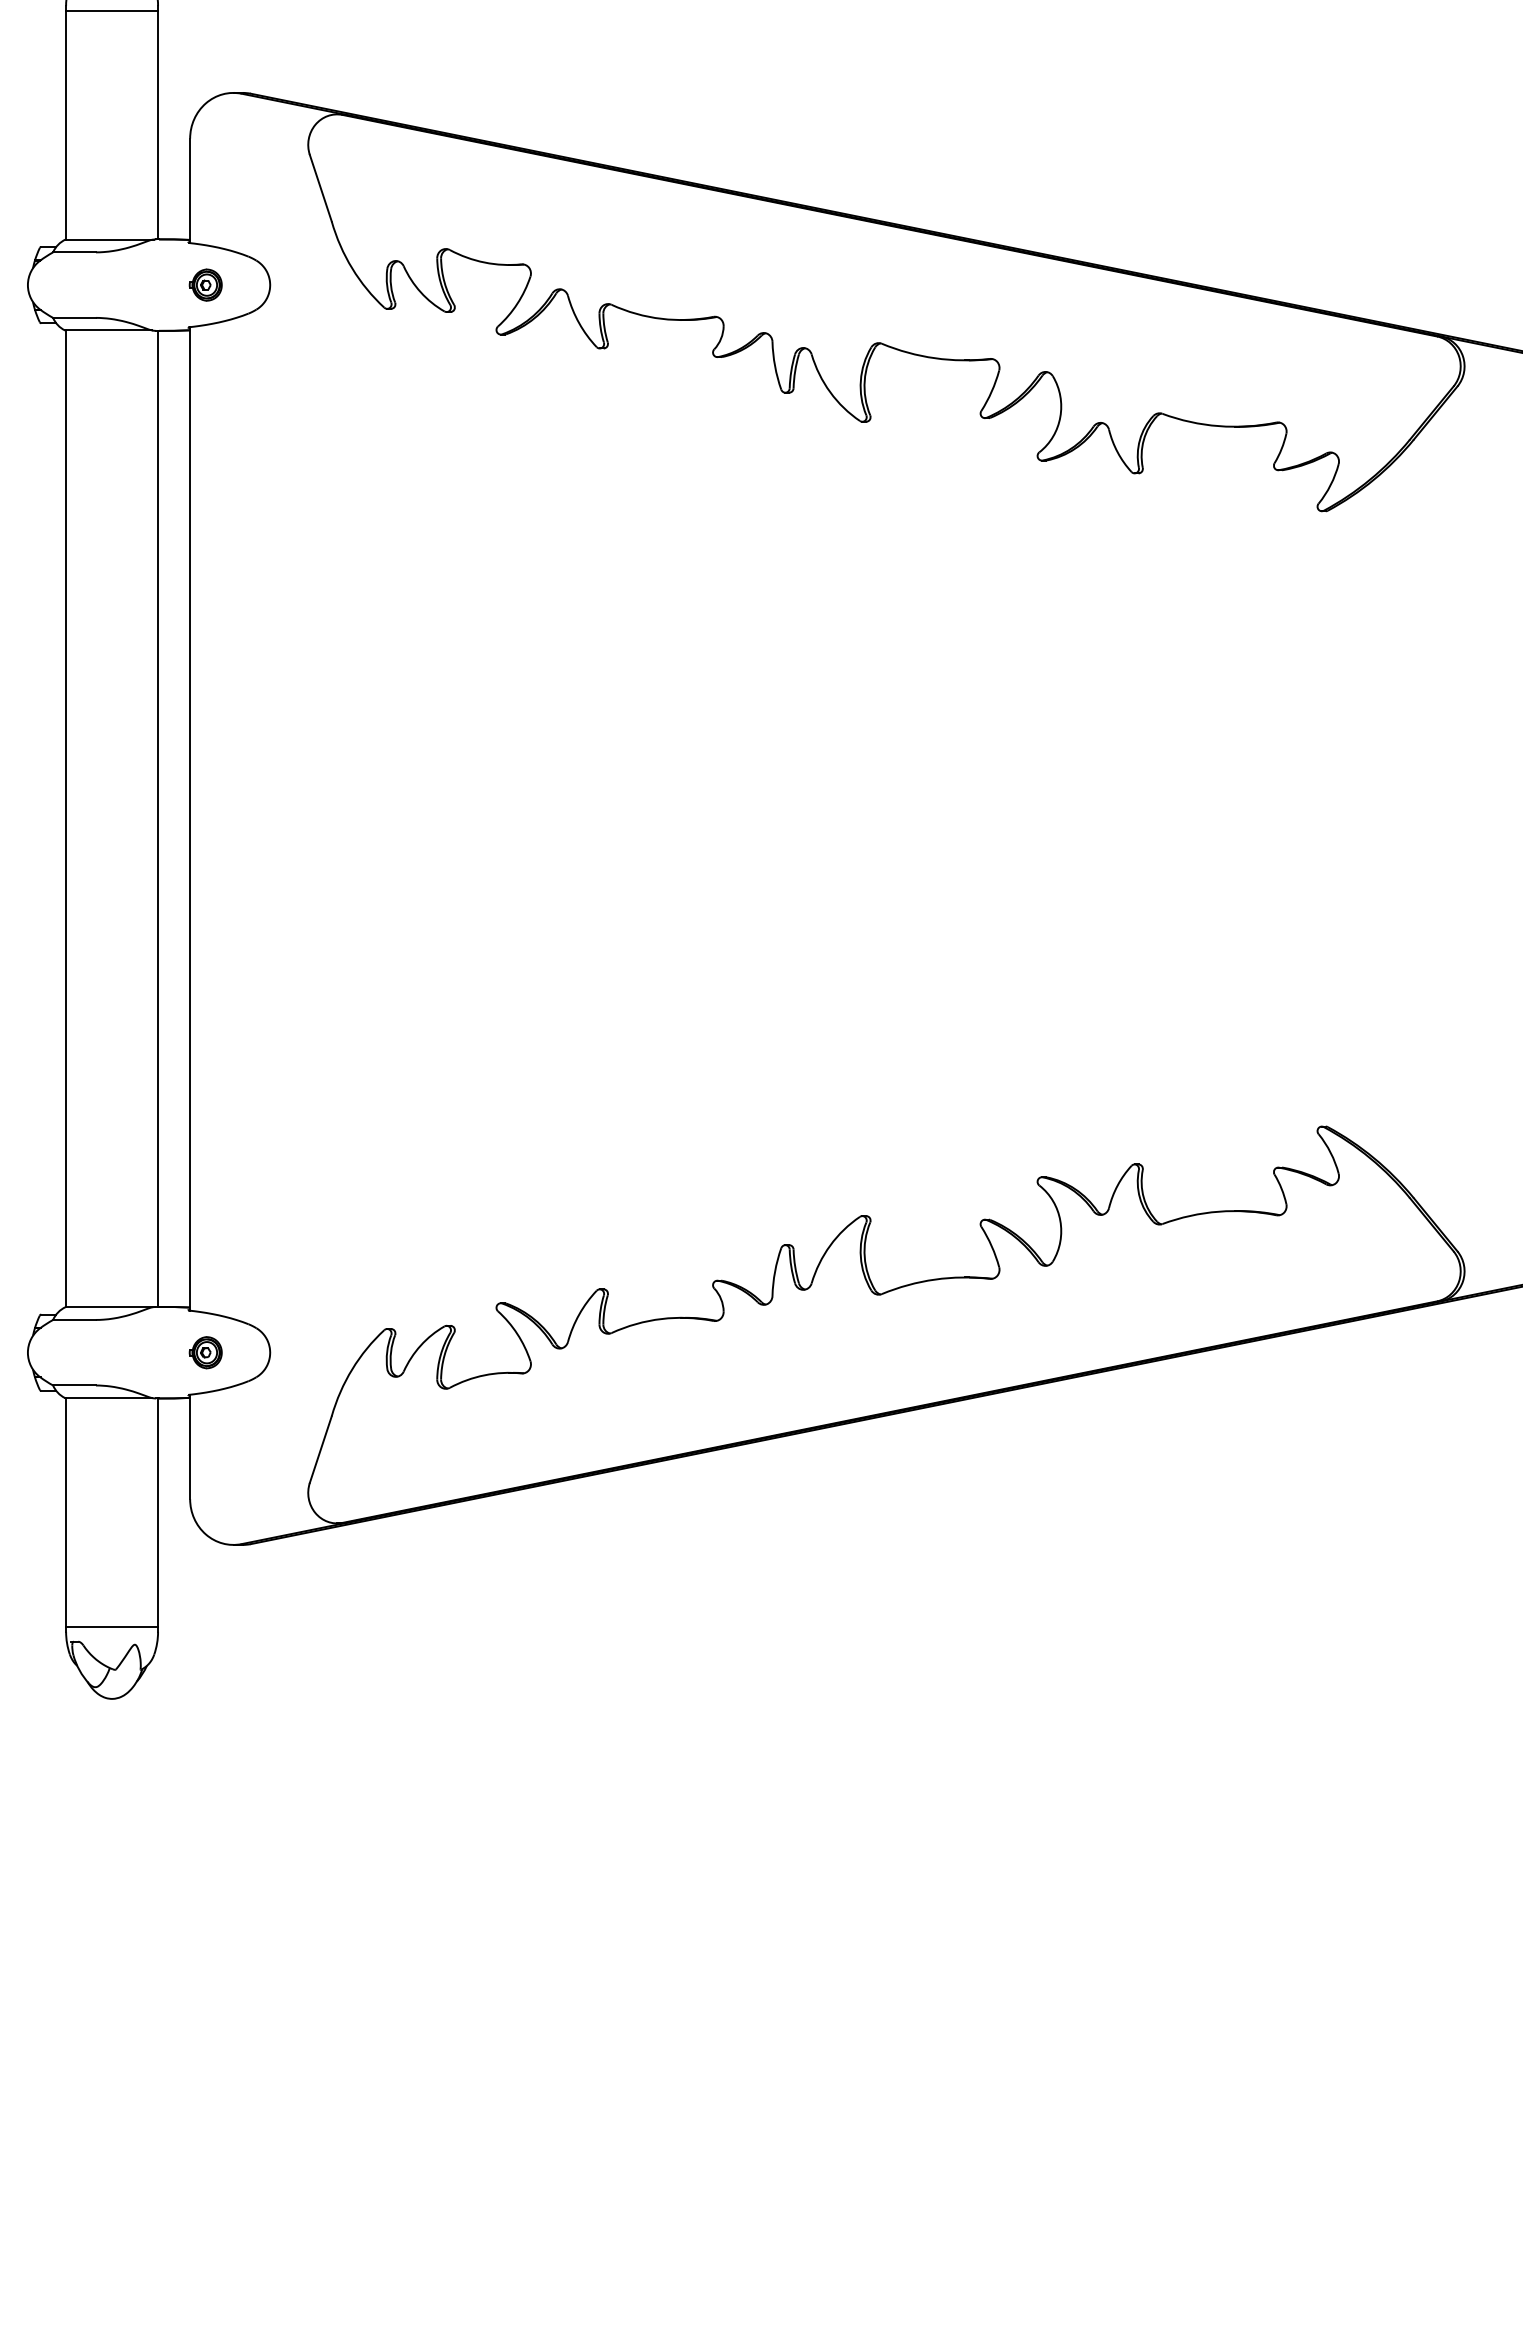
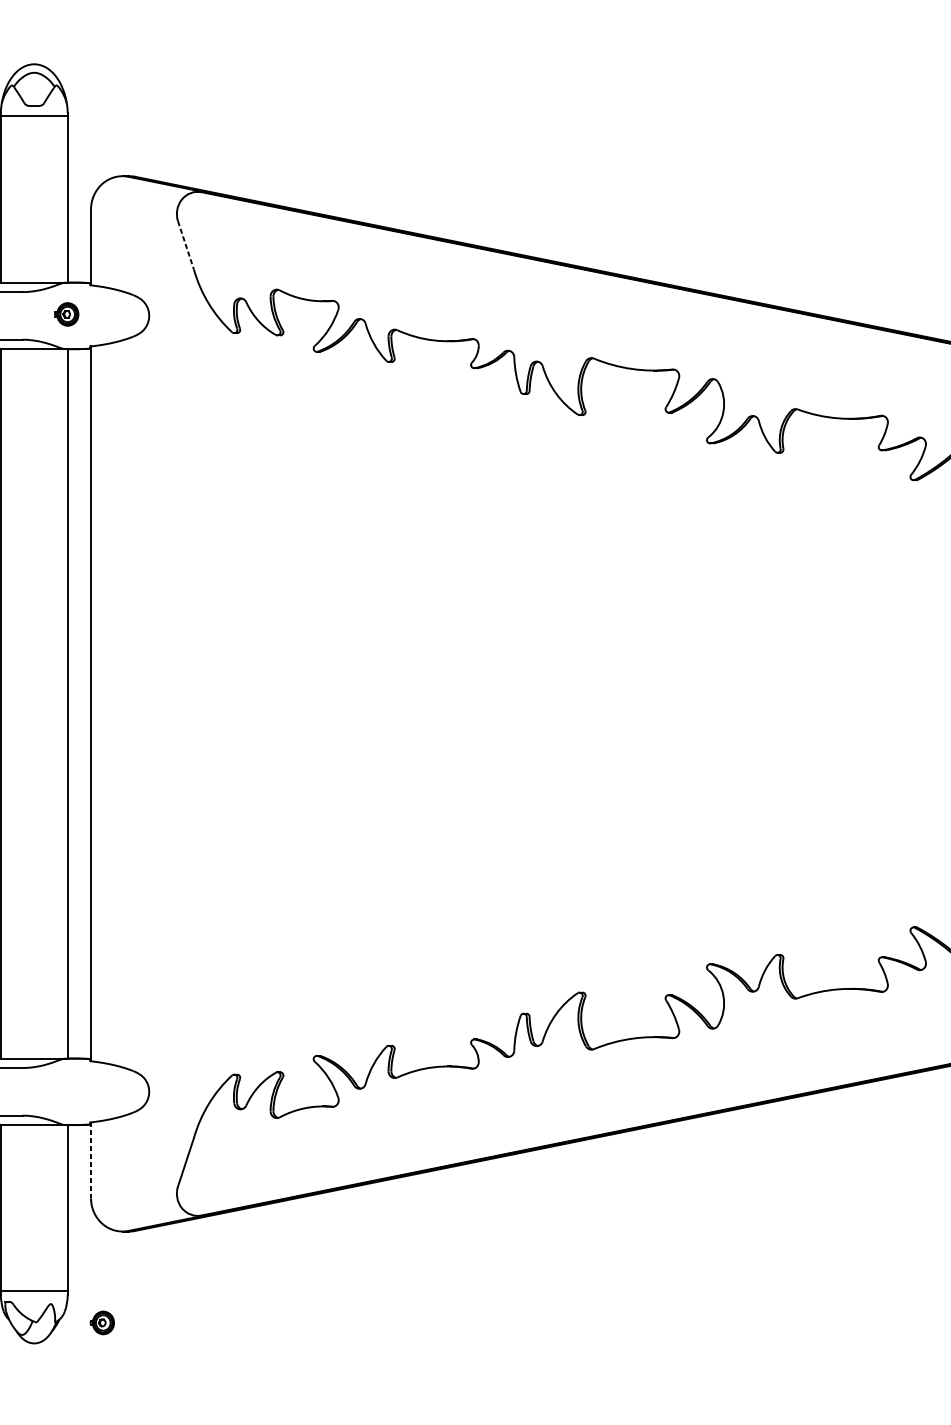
line: (320, 188) -> (185, 245), solid -> dashed
part: (205, 284) -> (66, 313), moved
part: (205, 1352) -> (102, 1322), moved
line: (190, 1447) -> (91, 1160), solid -> dashed

